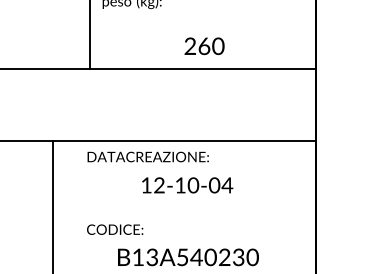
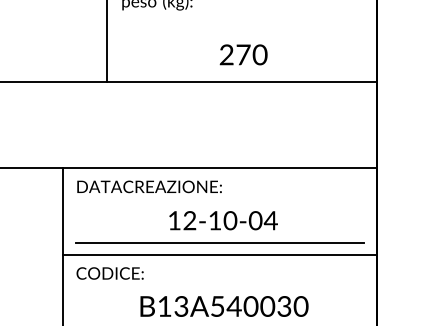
text: (204, 45) -> (243, 54), 260 -> 270
text: (148, 156) -> (149, 186), moved
line: (184, 203) -> (219, 242), added
line: (184, 213) -> (219, 254), added
text: (114, 229) -> (109, 273), moved
text: (224, 257) -> (267, 306), B13A540230 -> B13A540030

